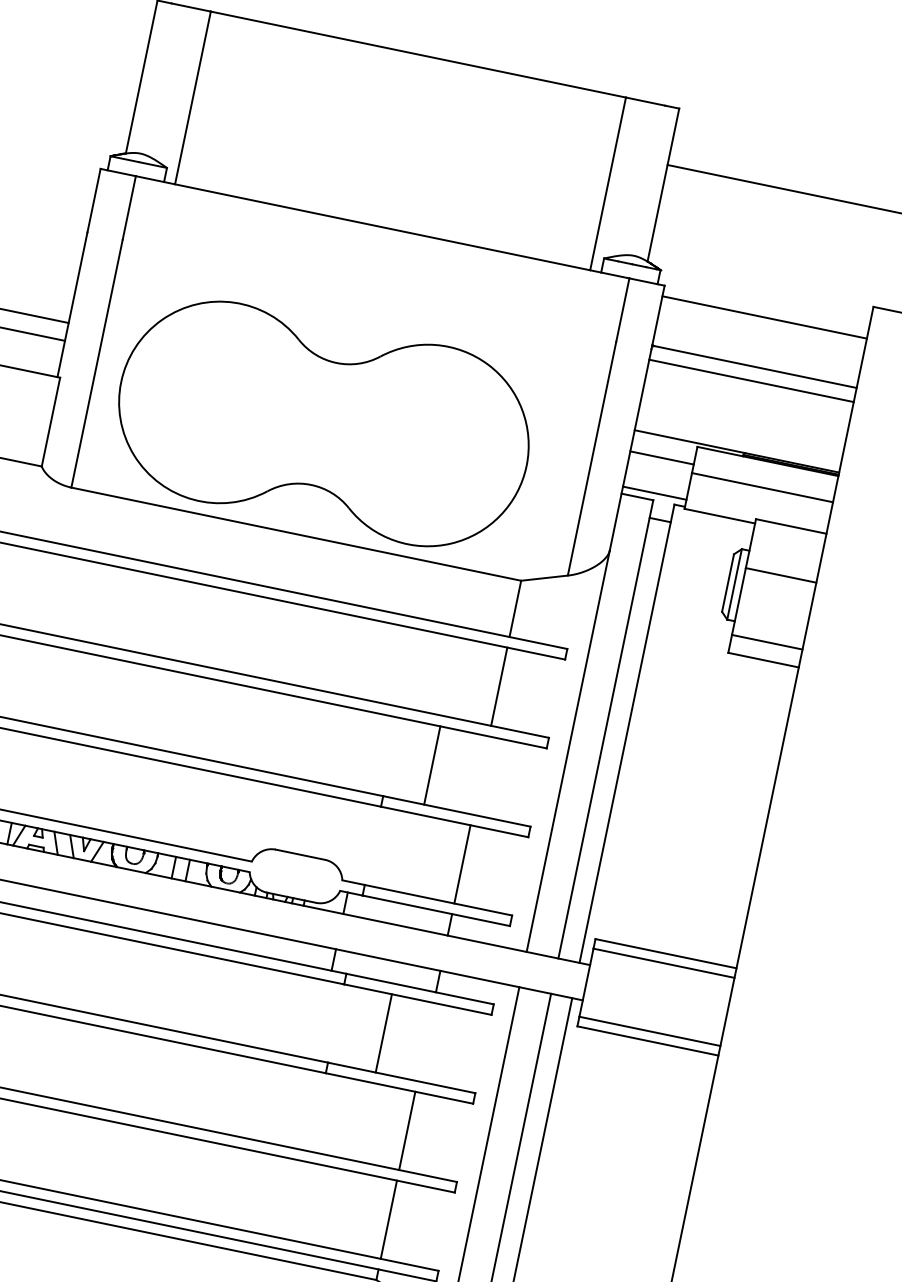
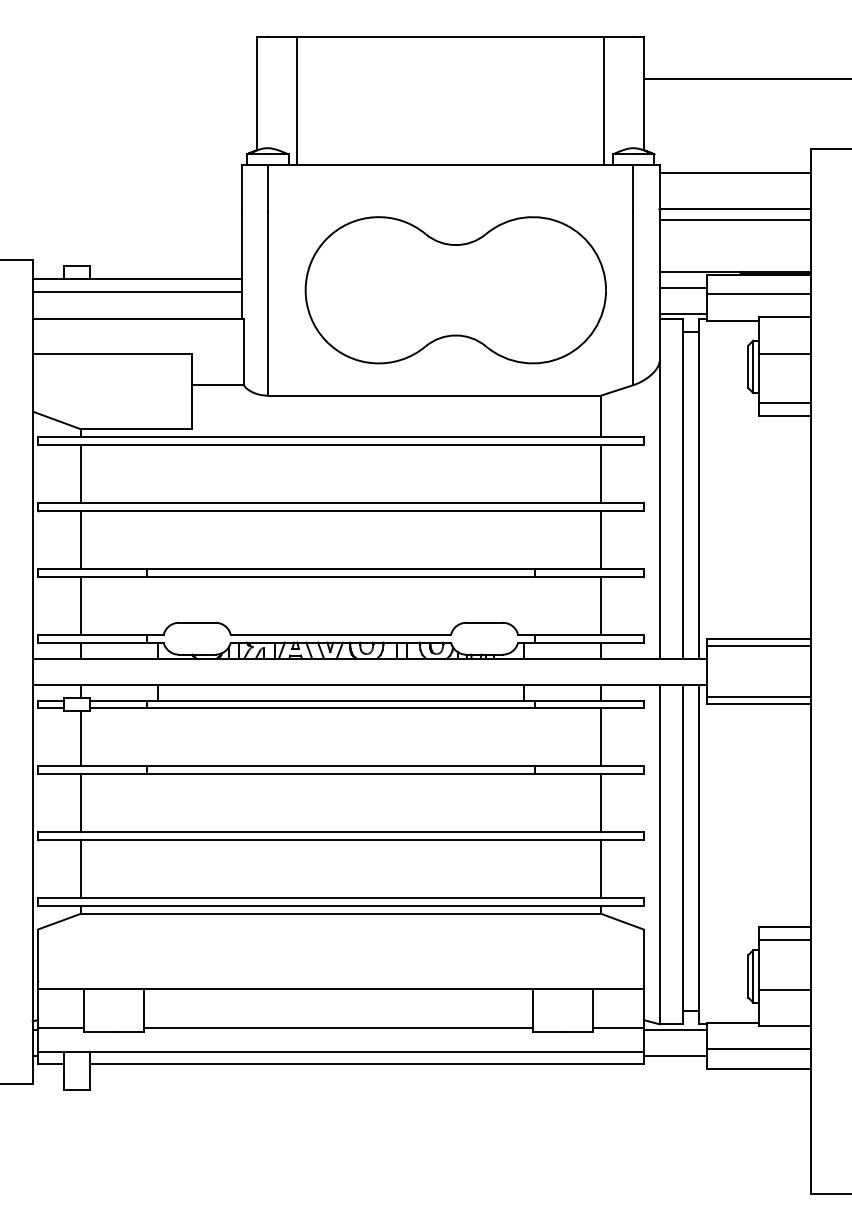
part: (323, 424) -> (455, 290), moved
line: (432, 766) -> (601, 540), moved
line: (384, 1033) -> (601, 737), moved

